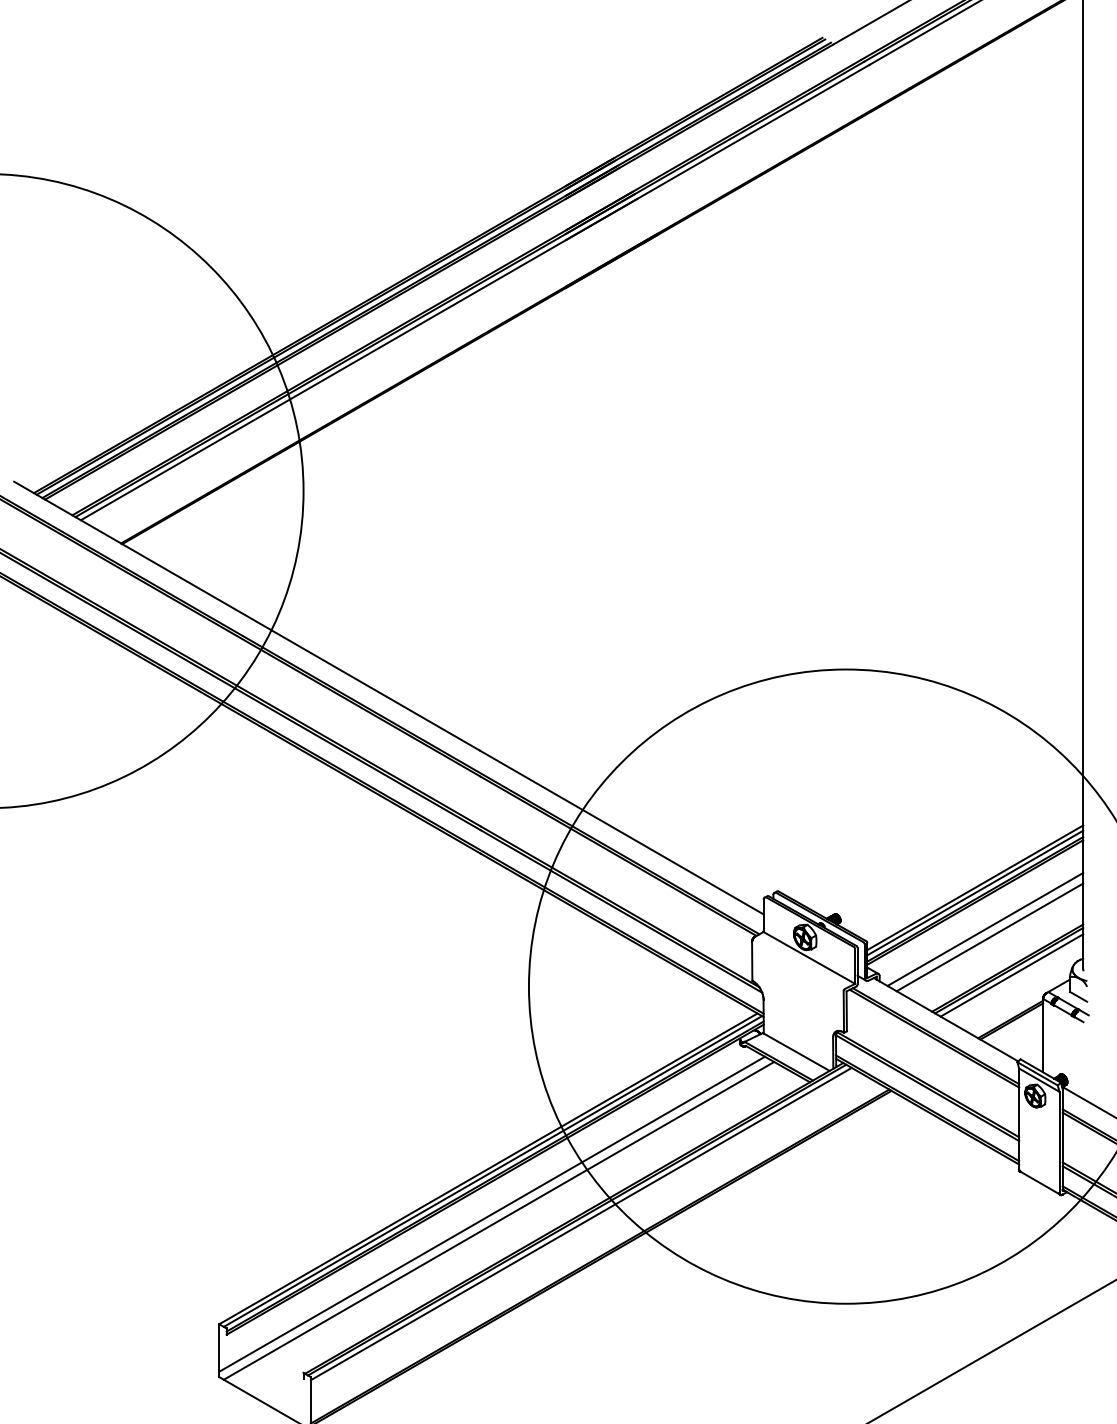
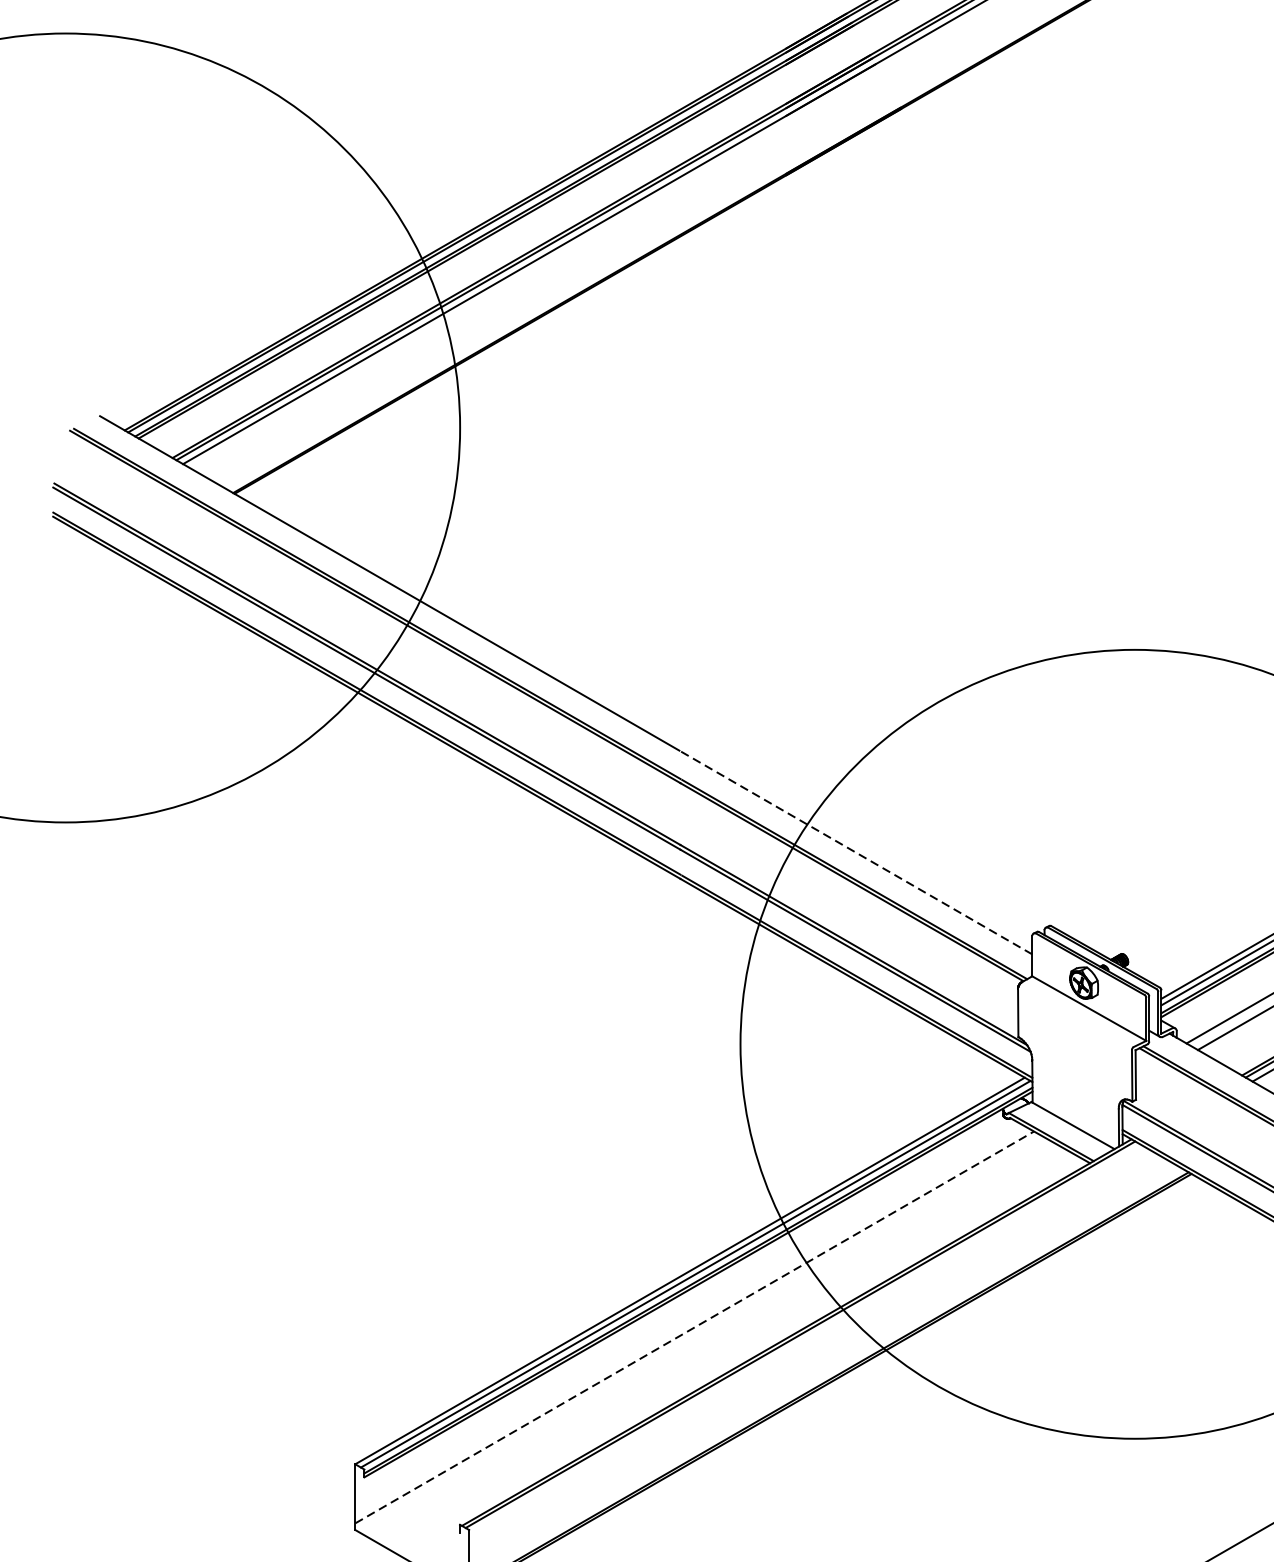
line: (621, 832) -> (855, 852), solid -> dashed
line: (492, 1214) -> (695, 1327), solid -> dashed
line: (498, 1220) -> (702, 1335), removed
line: (580, 1223) -> (804, 1338), removed

